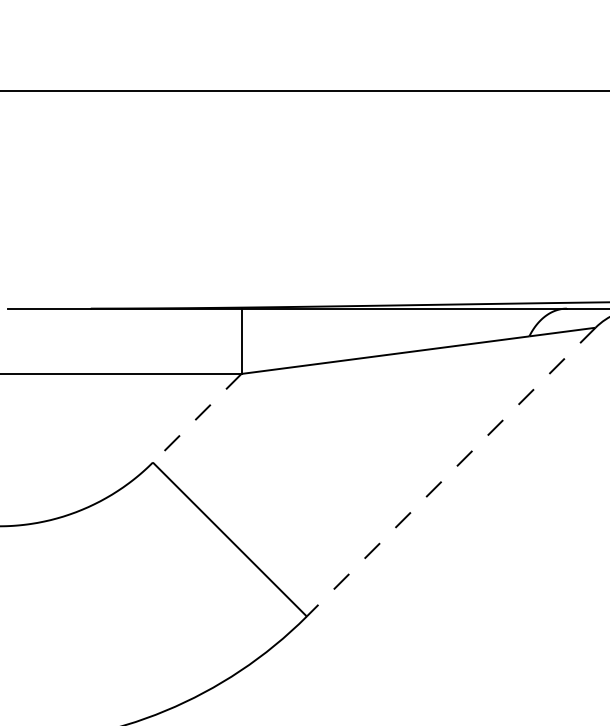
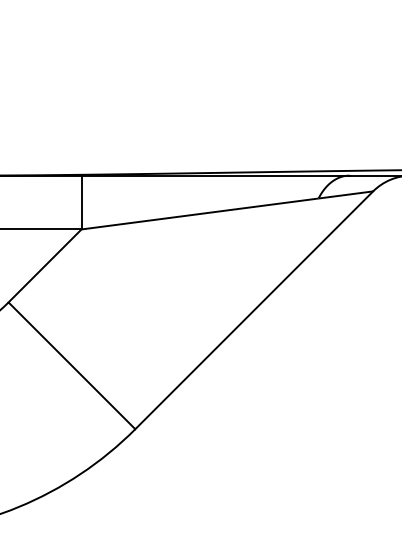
line: (197, 418) -> (45, 266), dashed -> solid
line: (450, 472) -> (253, 310), dashed -> solid

